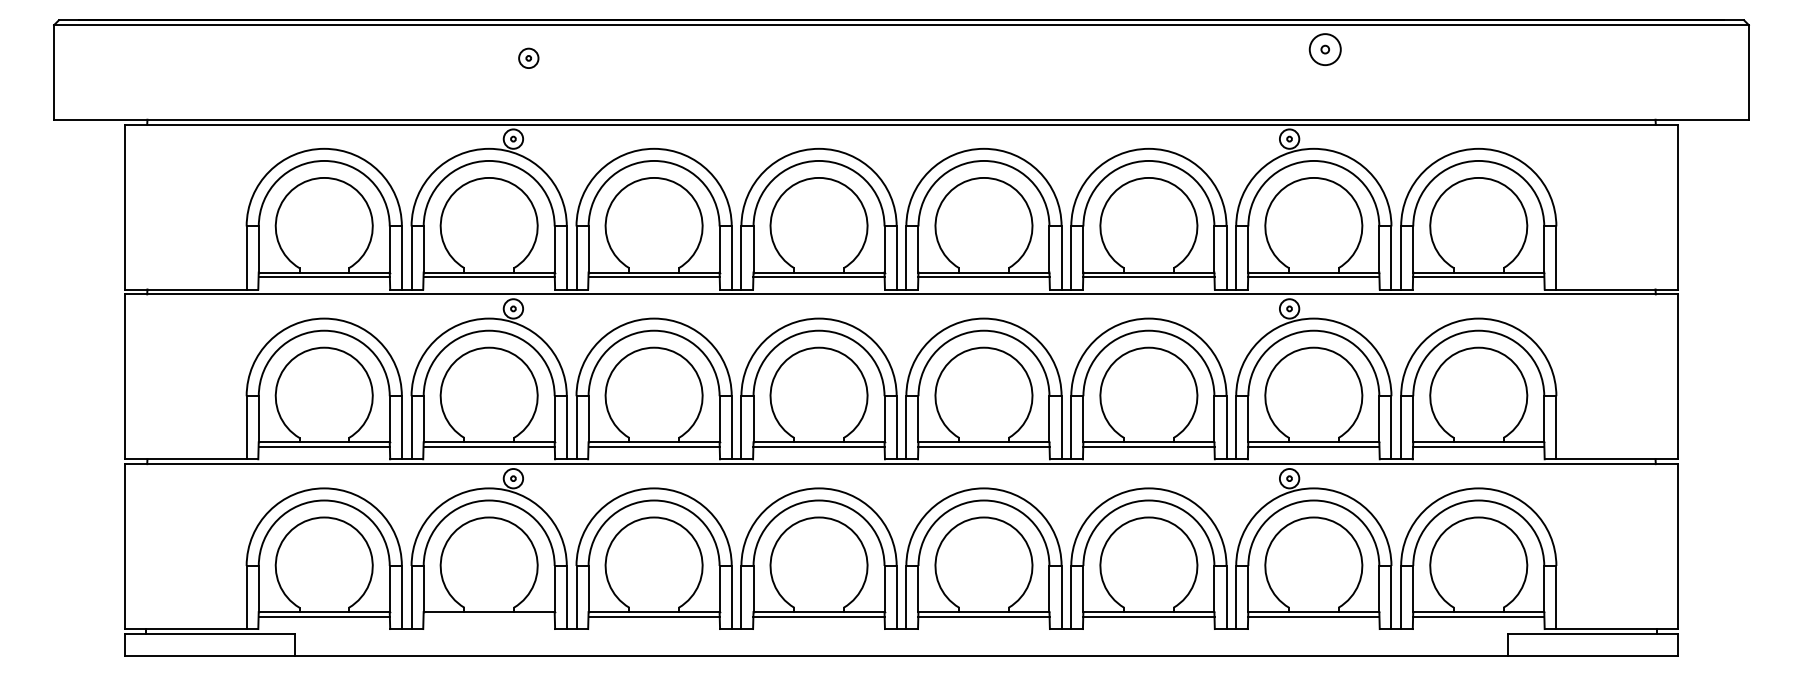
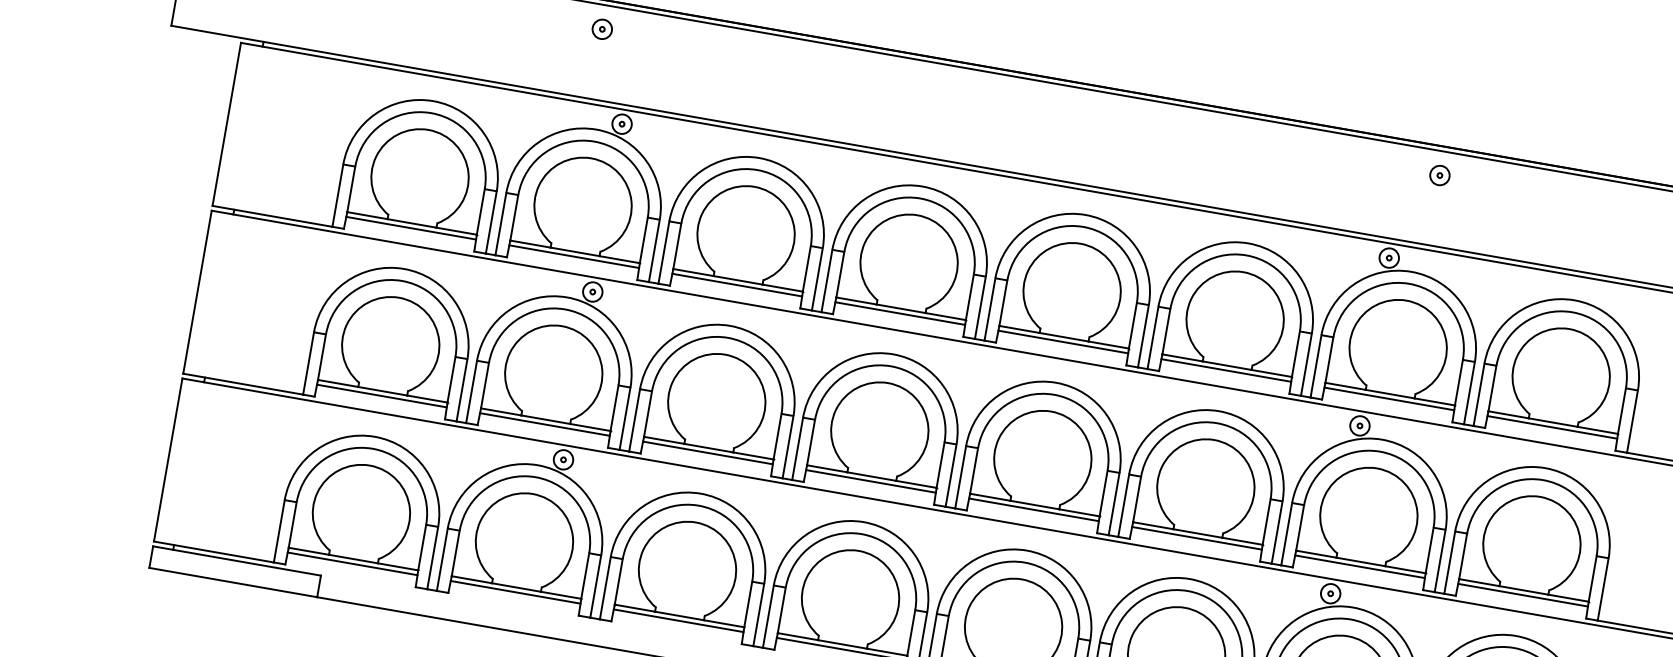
part: (1324, 48) -> (1439, 174), size x0.62
part: (528, 57) -> (602, 28), moved
line: (488, 616) -> (515, 591), added

